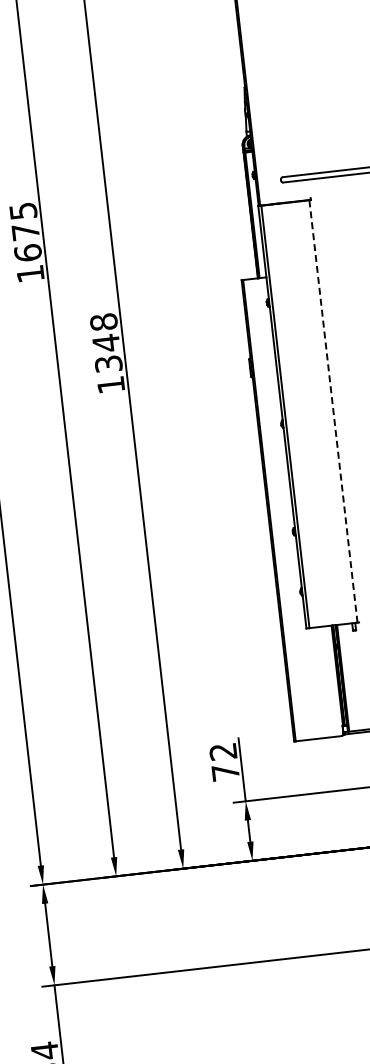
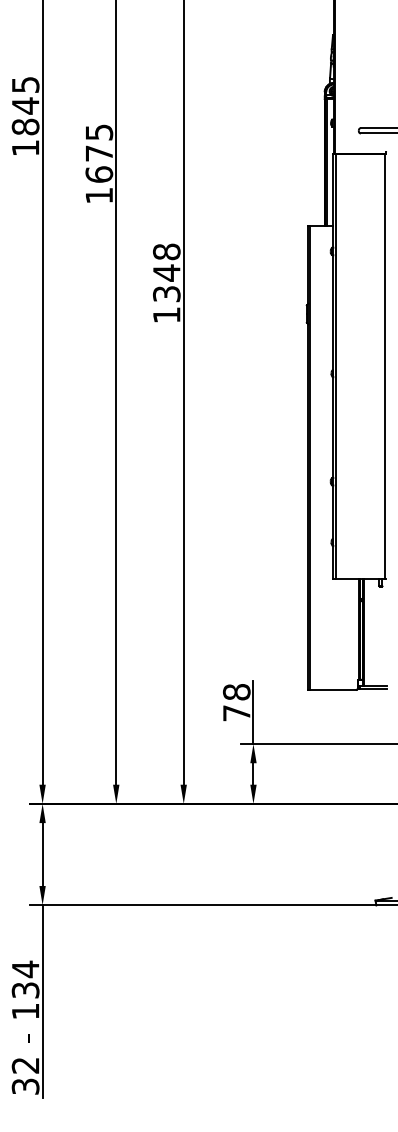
line: (333, 411) -> (384, 366), dashed -> solid
text: (223, 752) -> (236, 692), 72 -> 78

